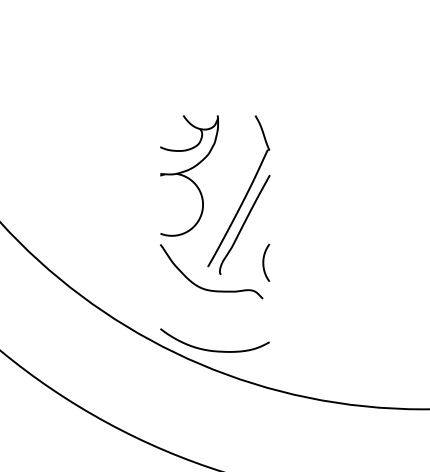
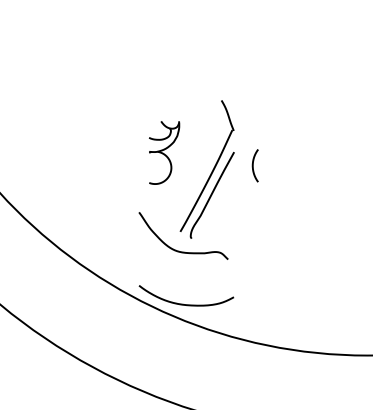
part: (189, 175) -> (164, 152), size x0.6
curve: (264, 262) -> (253, 165), moved

